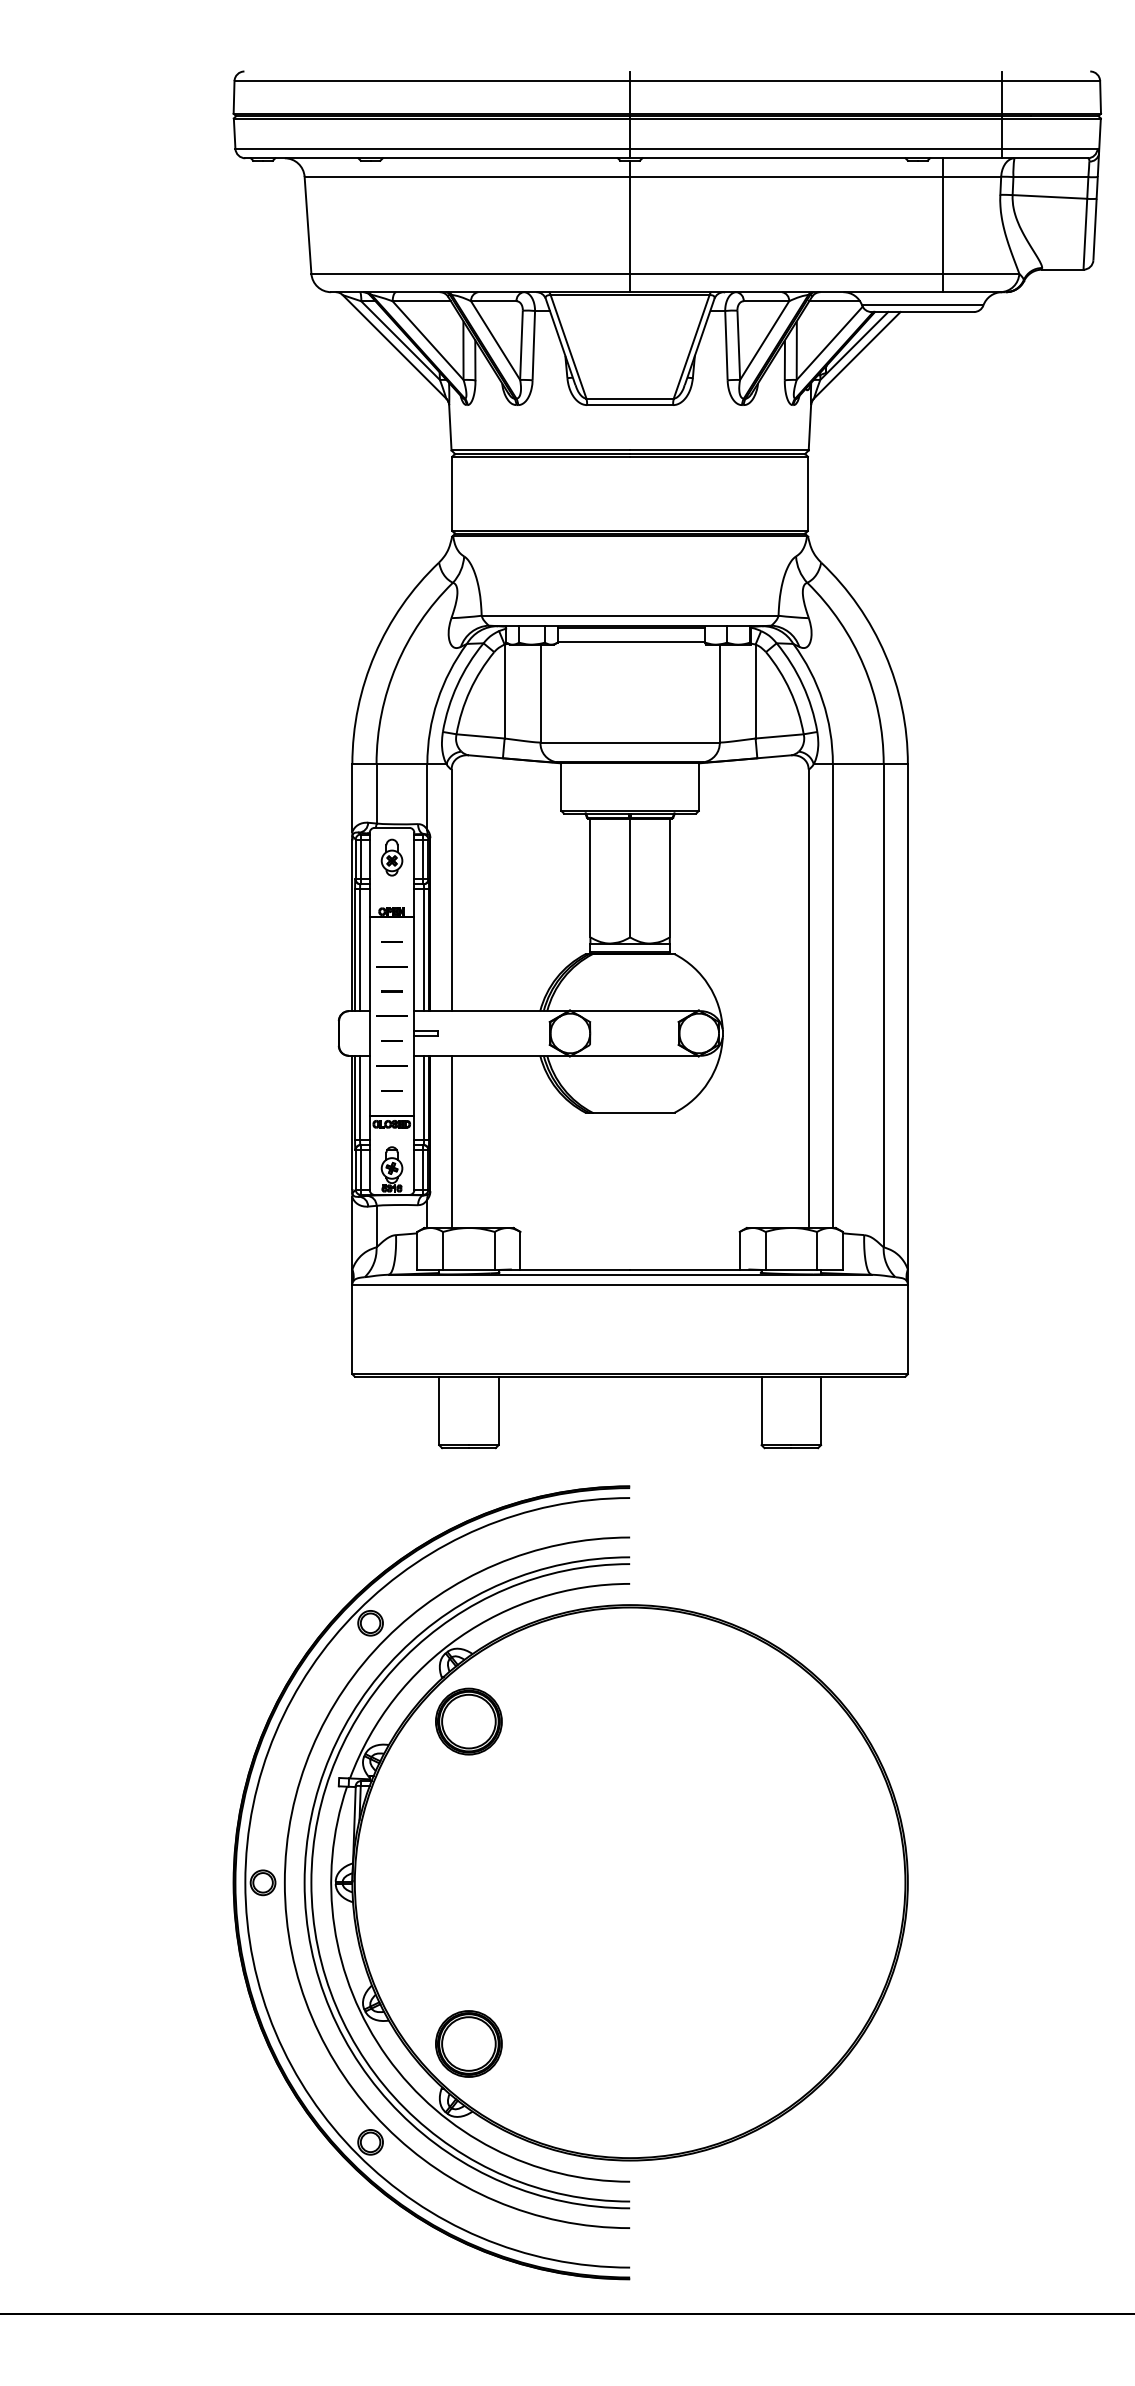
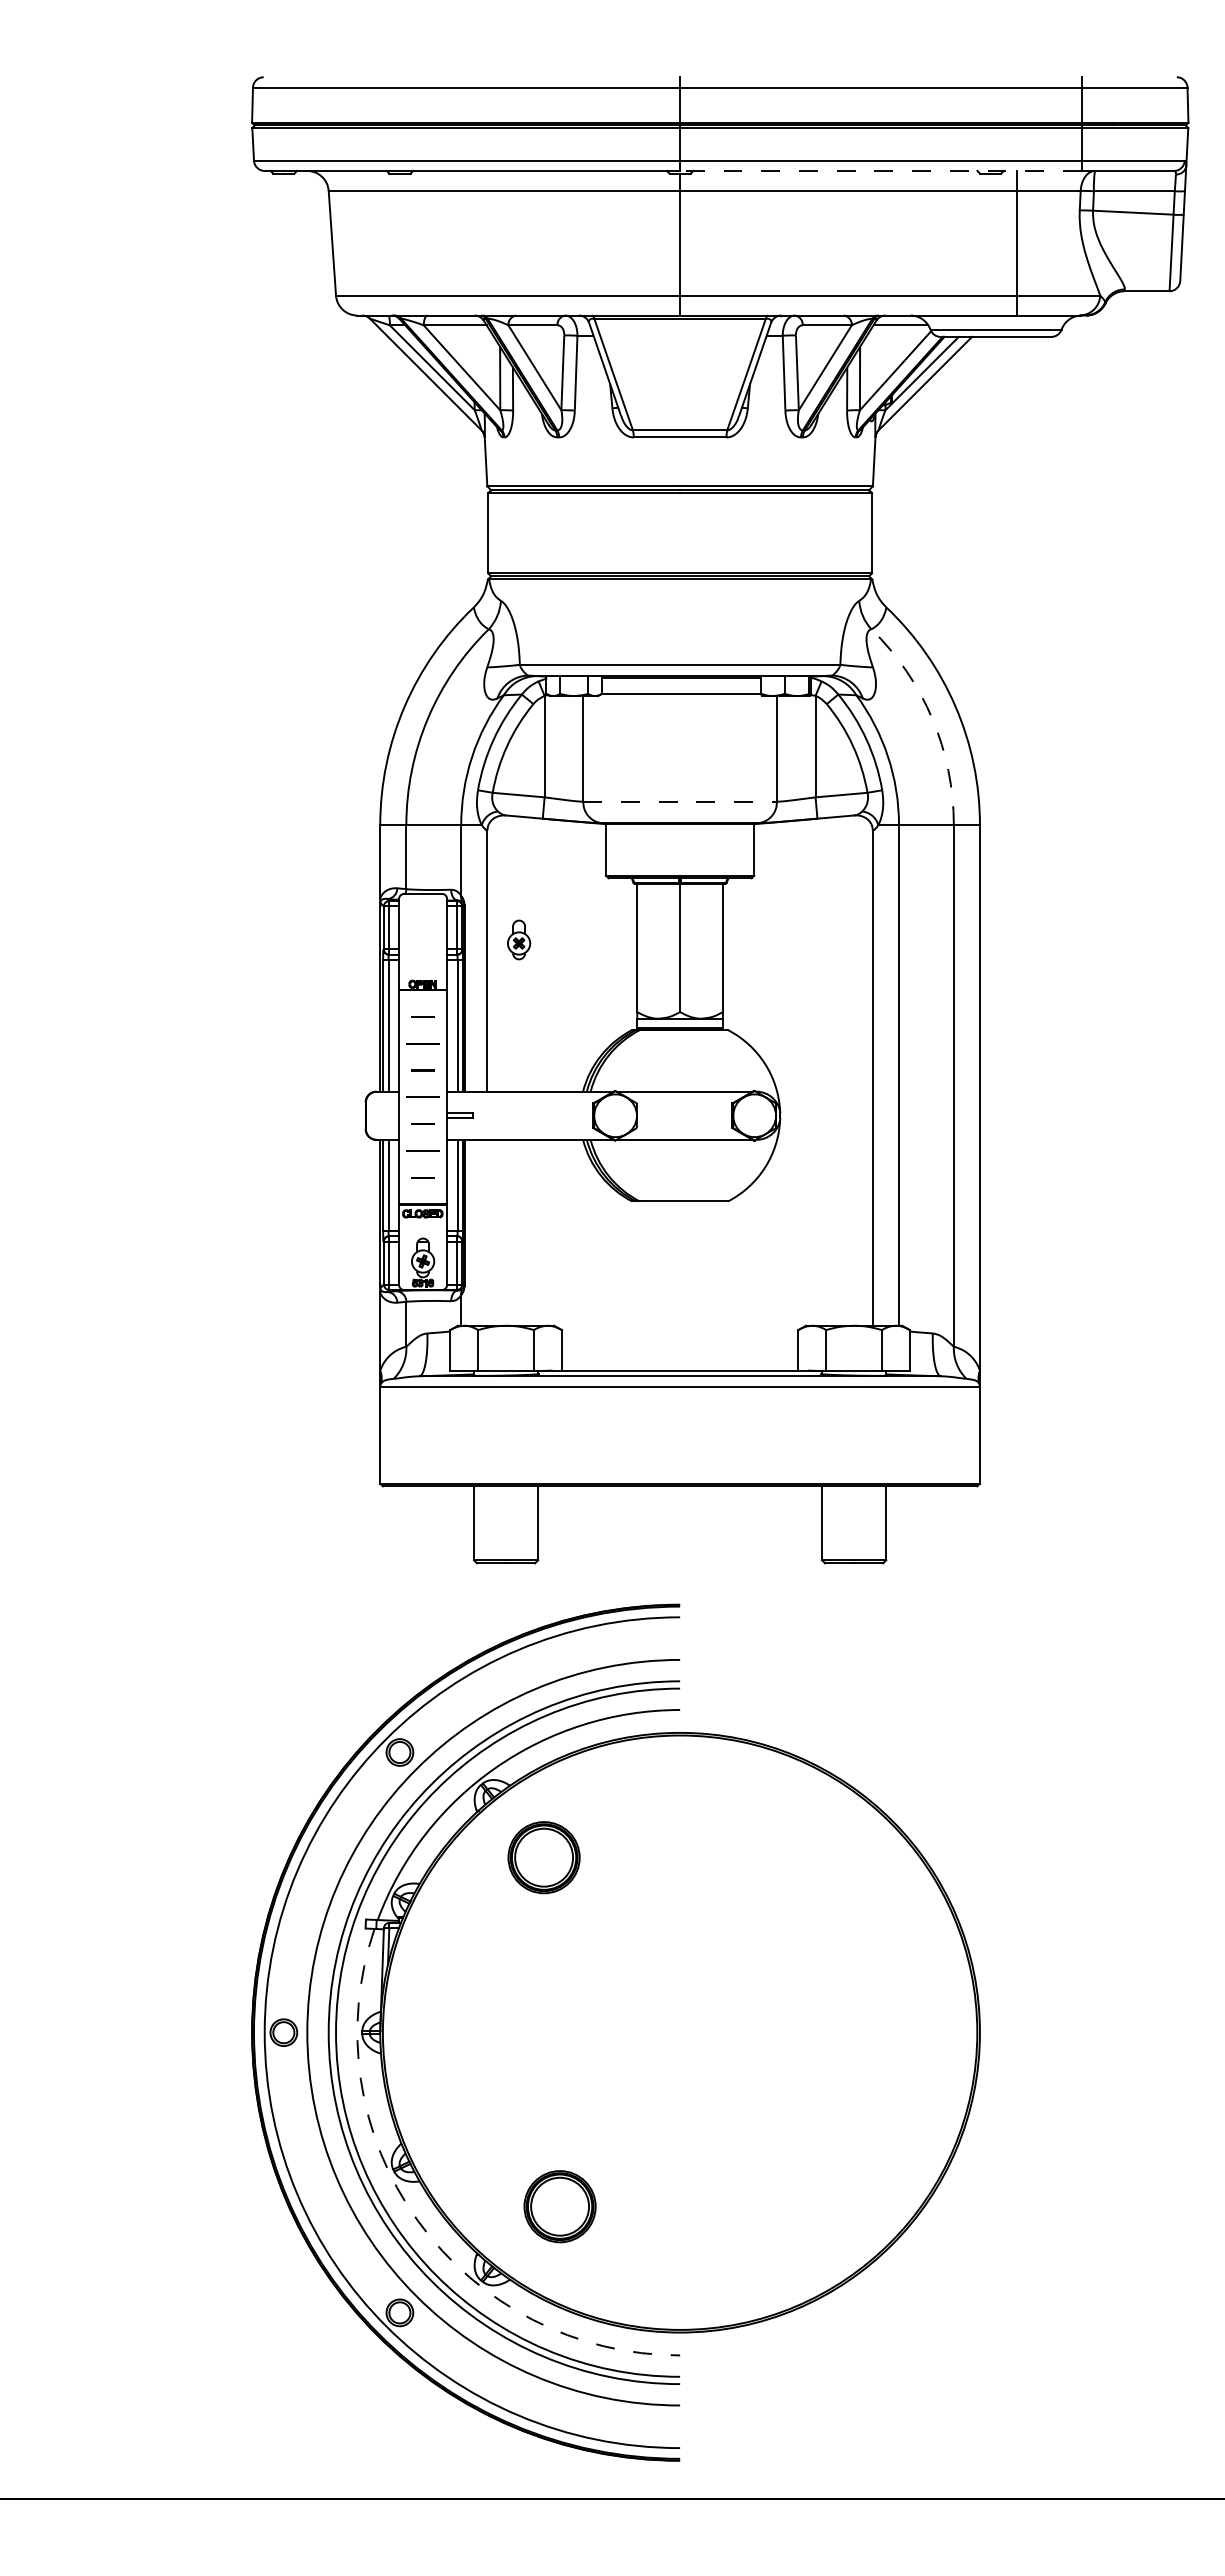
line: (815, 157) -> (880, 170), solid -> dashed
arc: (863, 665) -> (932, 718), solid -> dashed
line: (630, 742) -> (680, 801), solid -> dashed
part: (392, 857) -> (519, 939), moved
line: (451, 1141) -> (487, 1232), removed
part: (468, 1721) -> (543, 1857), moved
part: (468, 2043) -> (559, 2206), moved
arc: (386, 2056) -> (417, 2220), solid -> dashed

